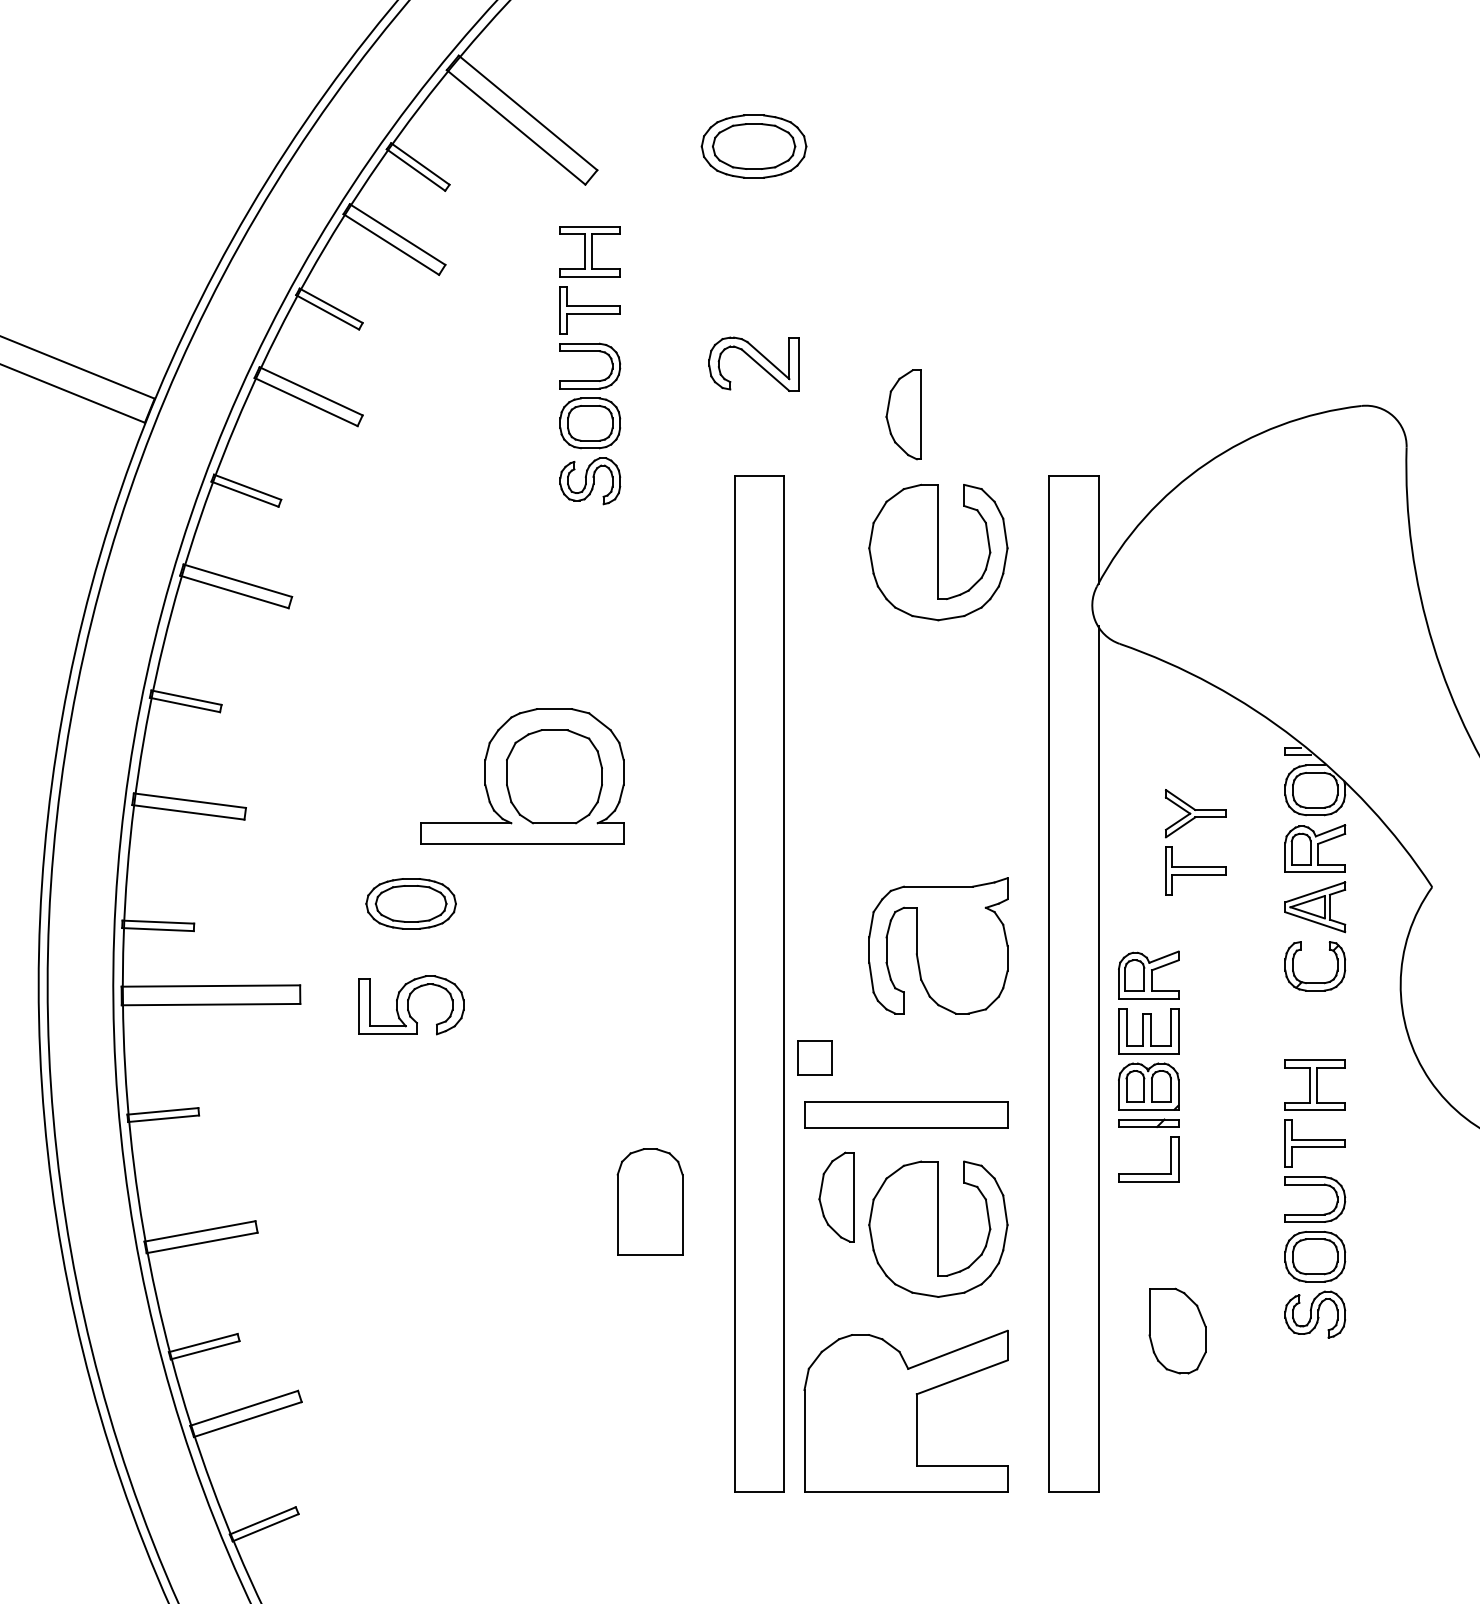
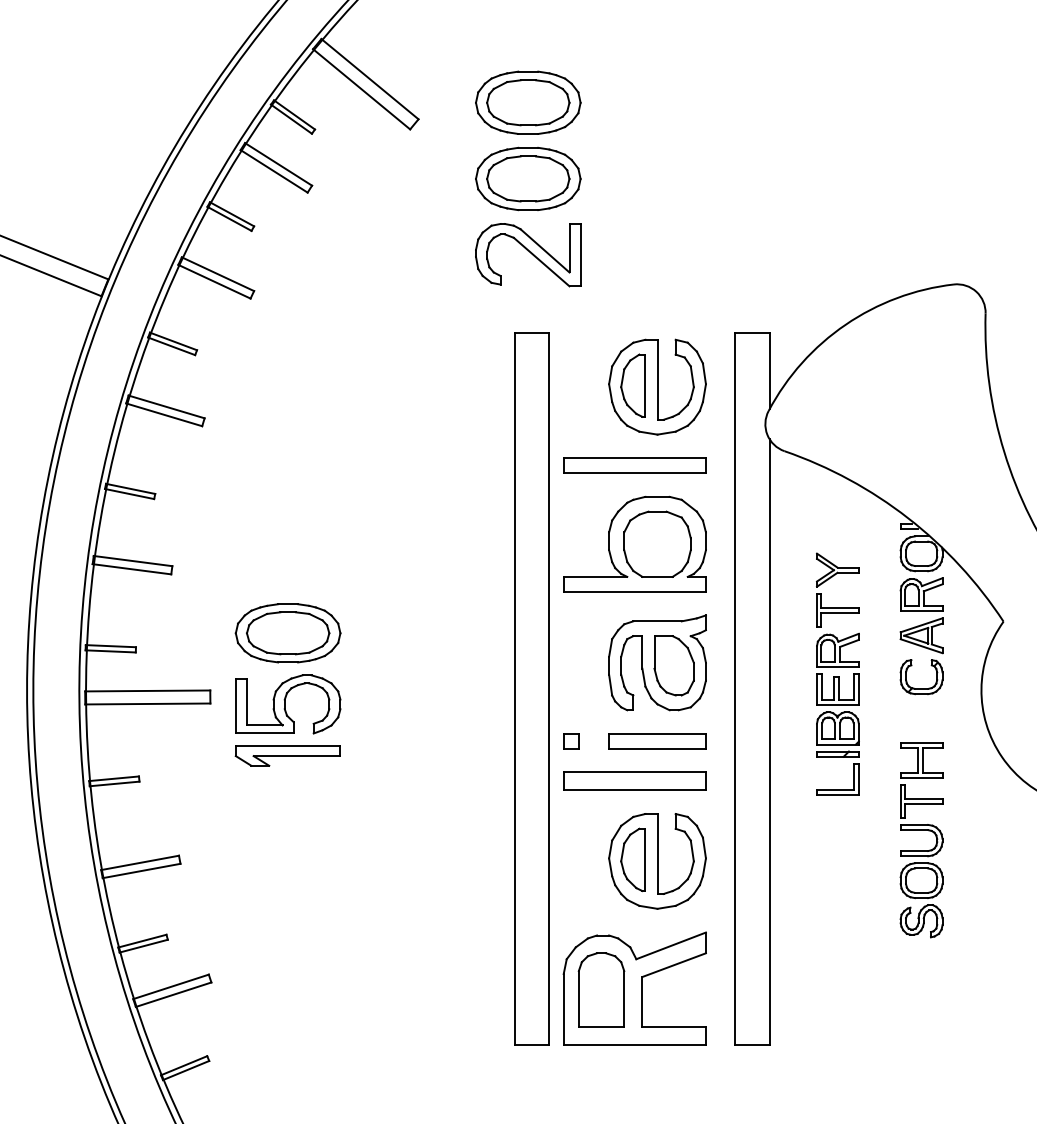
part: (754, 146) -> (528, 102), size x1.43
part: (754, 254) -> (528, 178), added
part: (590, 351) -> (413, 246), removed
part: (754, 364) -> (528, 255), size x1.67
part: (902, 414) -> (632, 385), moved
part: (905, 664) -> (634, 465), added
part: (521, 775) -> (634, 543), moved
part: (410, 904) -> (287, 633), size x1.67
part: (411, 1005) -> (288, 704), size x1.43
part: (815, 1058) -> (571, 741), size x0.62
part: (938, 1058) -> (657, 741), added
part: (1148, 1065) -> (837, 713), moved
part: (410, 1078) -> (287, 755), added
part: (835, 1196) -> (632, 859), moved
part: (650, 1200) -> (601, 989), moved
part: (1176, 1330) -> (673, 665), moved

